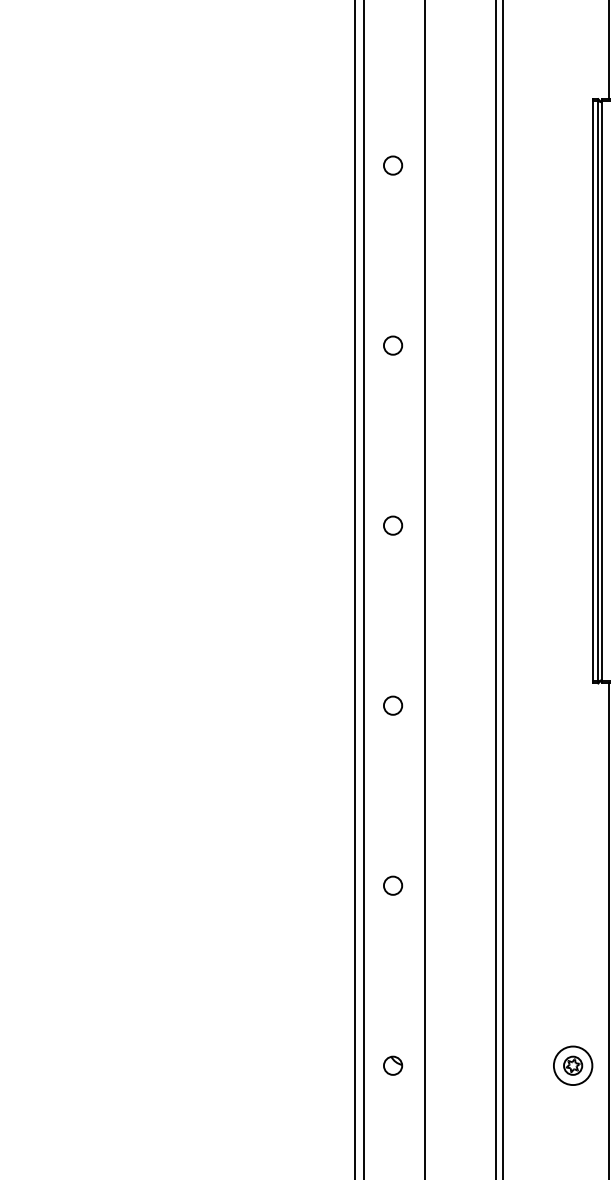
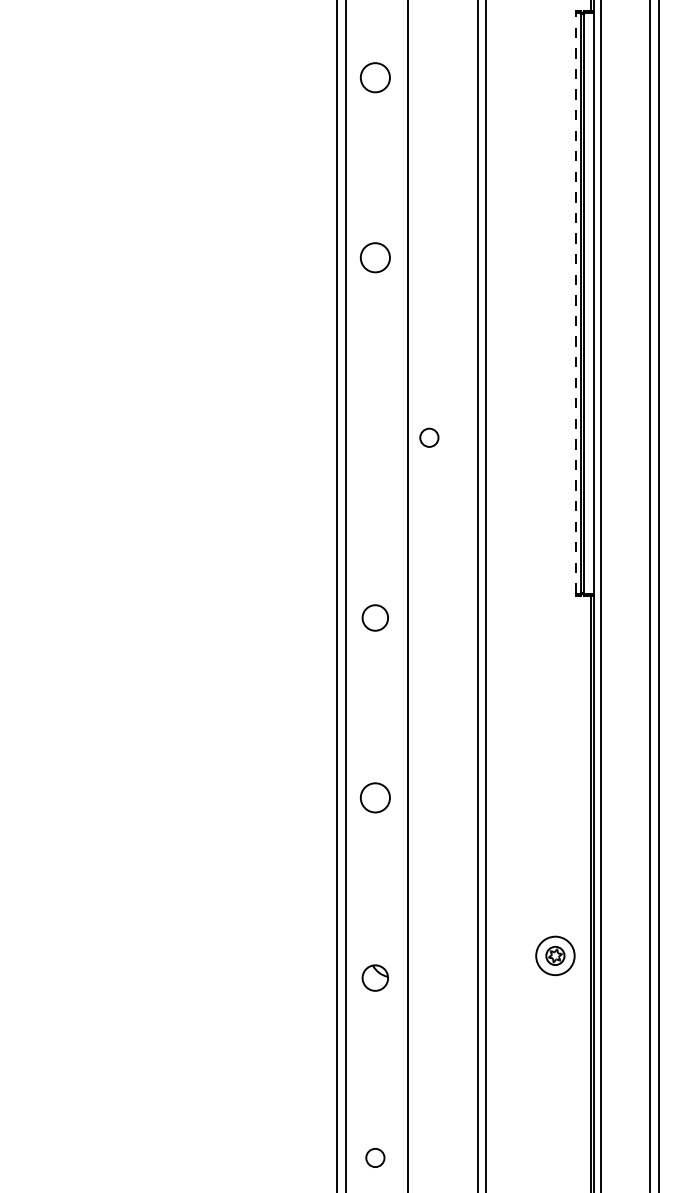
circle: (393, 165) -> (375, 77), size x1.6
circle: (393, 345) -> (375, 257), size x1.6
line: (593, 390) -> (575, 302), solid -> dashed
circle: (393, 525) -> (429, 437), moved
circle: (393, 705) -> (375, 617), size x1.4
circle: (393, 885) -> (375, 797), size x1.6
part: (393, 1065) -> (375, 977), size x1.4
part: (573, 1065) -> (555, 955), moved

